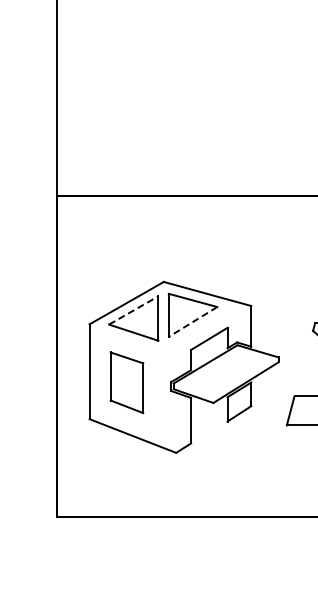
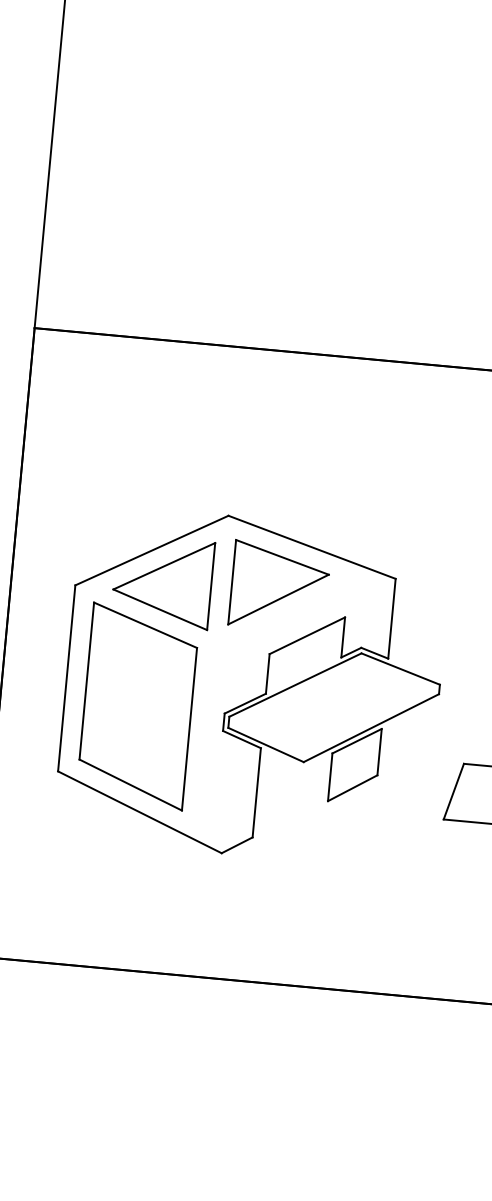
line: (134, 310) -> (165, 566), dashed -> solid
line: (192, 322) -> (277, 600), dashed -> solid
part: (126, 382) -> (137, 706), size x1.67

